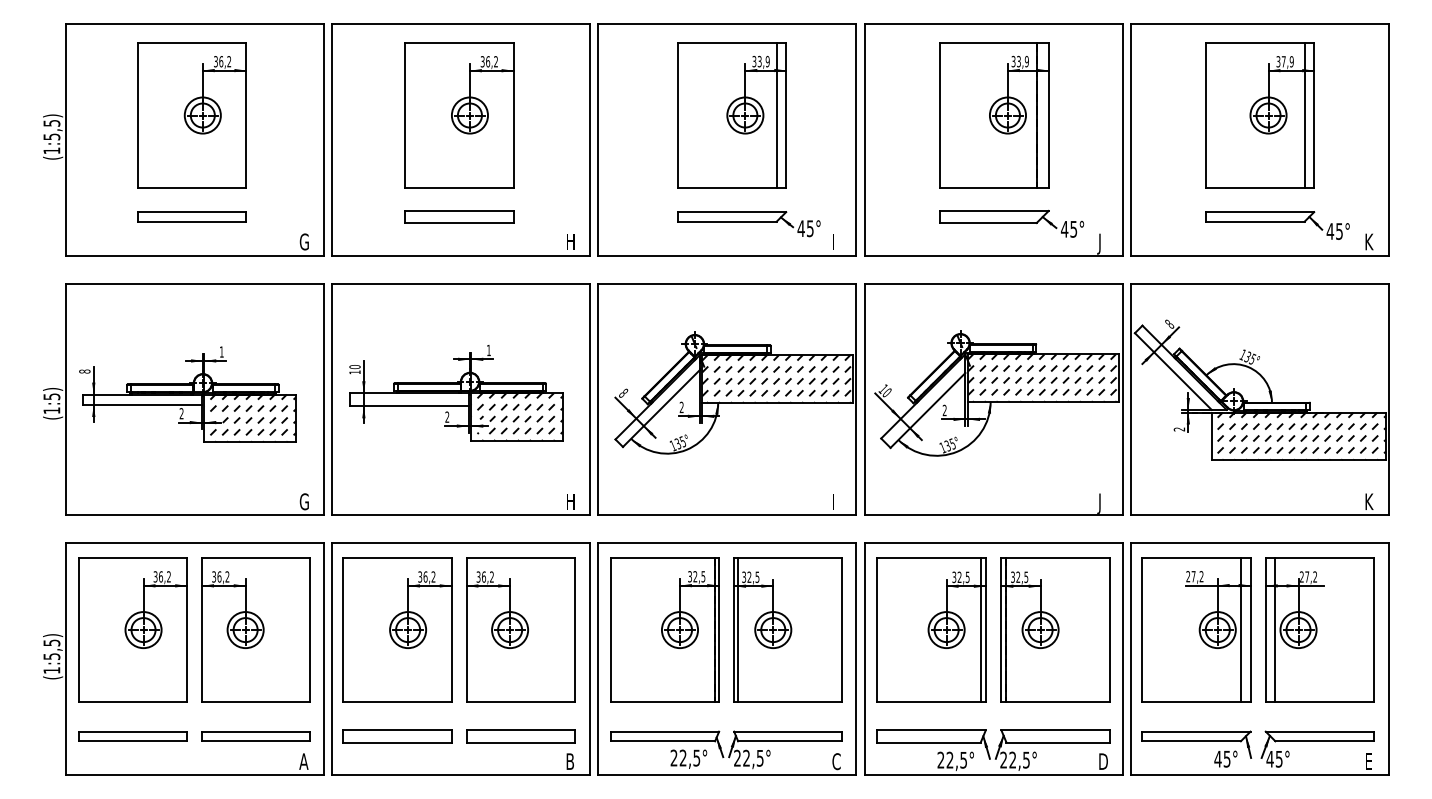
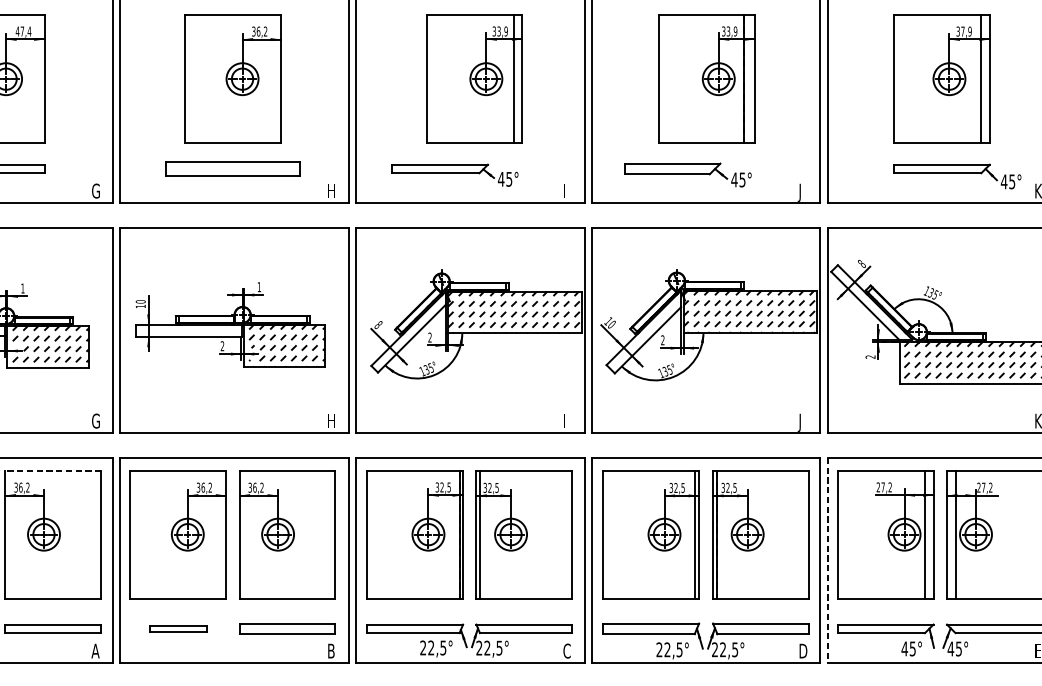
text: (222, 61) -> (23, 31), 36,2 -> 47,4
part: (459, 216) -> (233, 168), size x1.4
part: (1011, 223) -> (687, 174), moved
part: (748, 224) -> (454, 175), moved
line: (255, 557) -> (52, 470), solid -> dashed
line: (1130, 659) -> (827, 560), solid -> dashed
part: (397, 736) -> (178, 628), size x0.6

